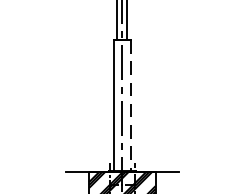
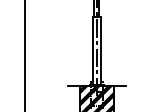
line: (131, 104) -> (101, 50), dashed -> solid

